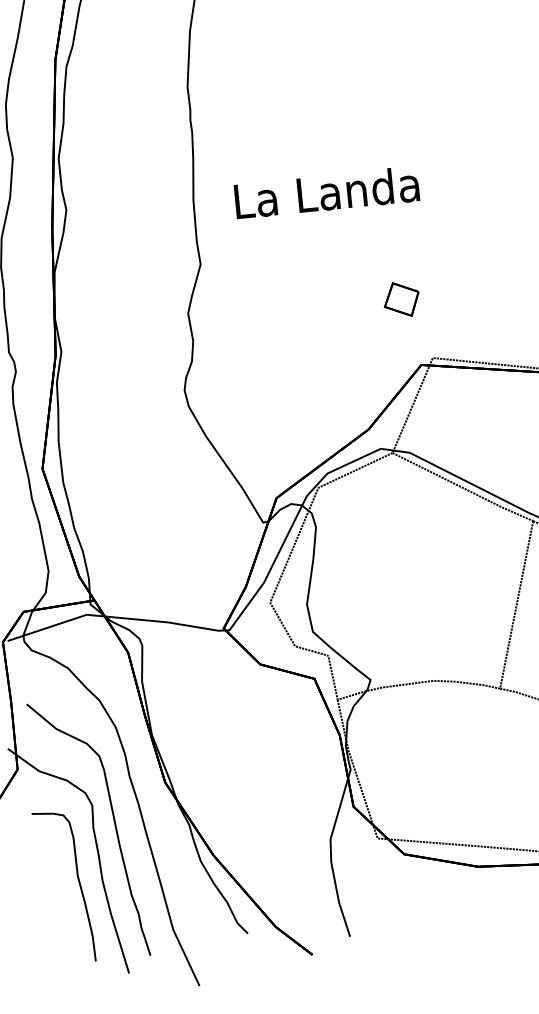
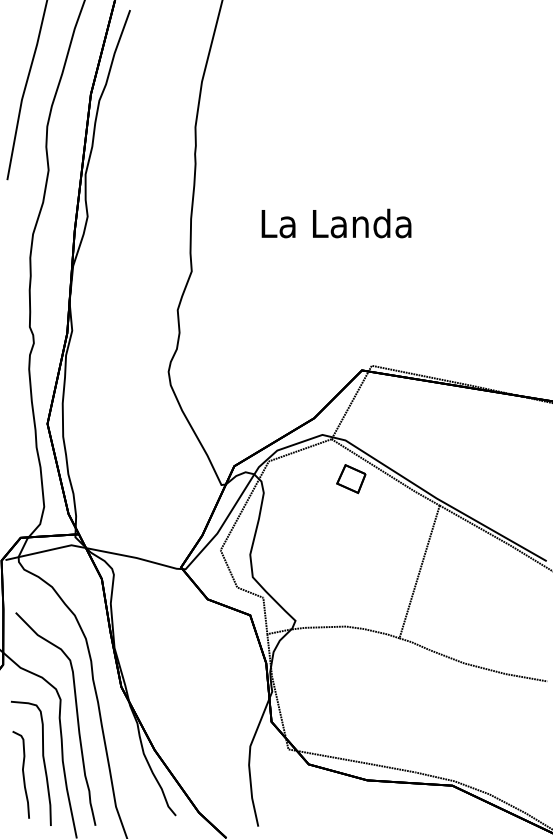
text: (326, 192) -> (336, 223), moved
part: (401, 300) -> (351, 479), moved
part: (52, 901) -> (20, 774), added

